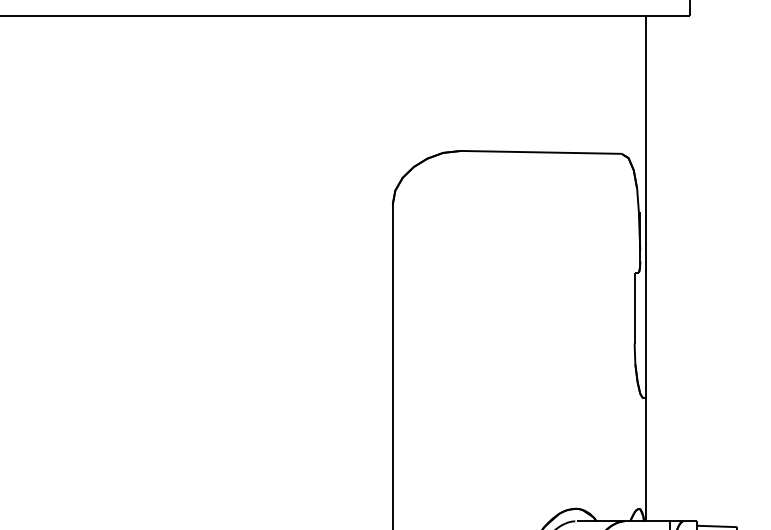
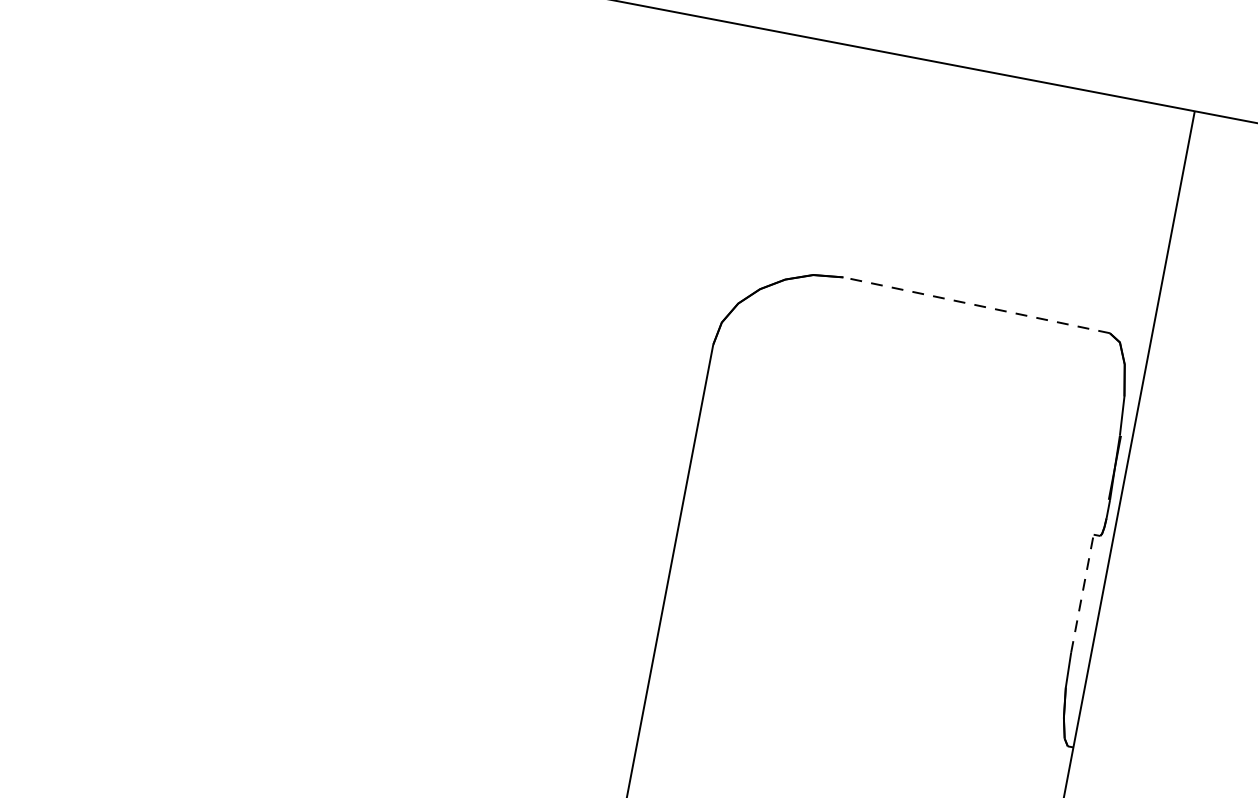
line: (540, 152) -> (975, 305), solid -> dashed
line: (634, 308) -> (1082, 594), solid -> dashed

